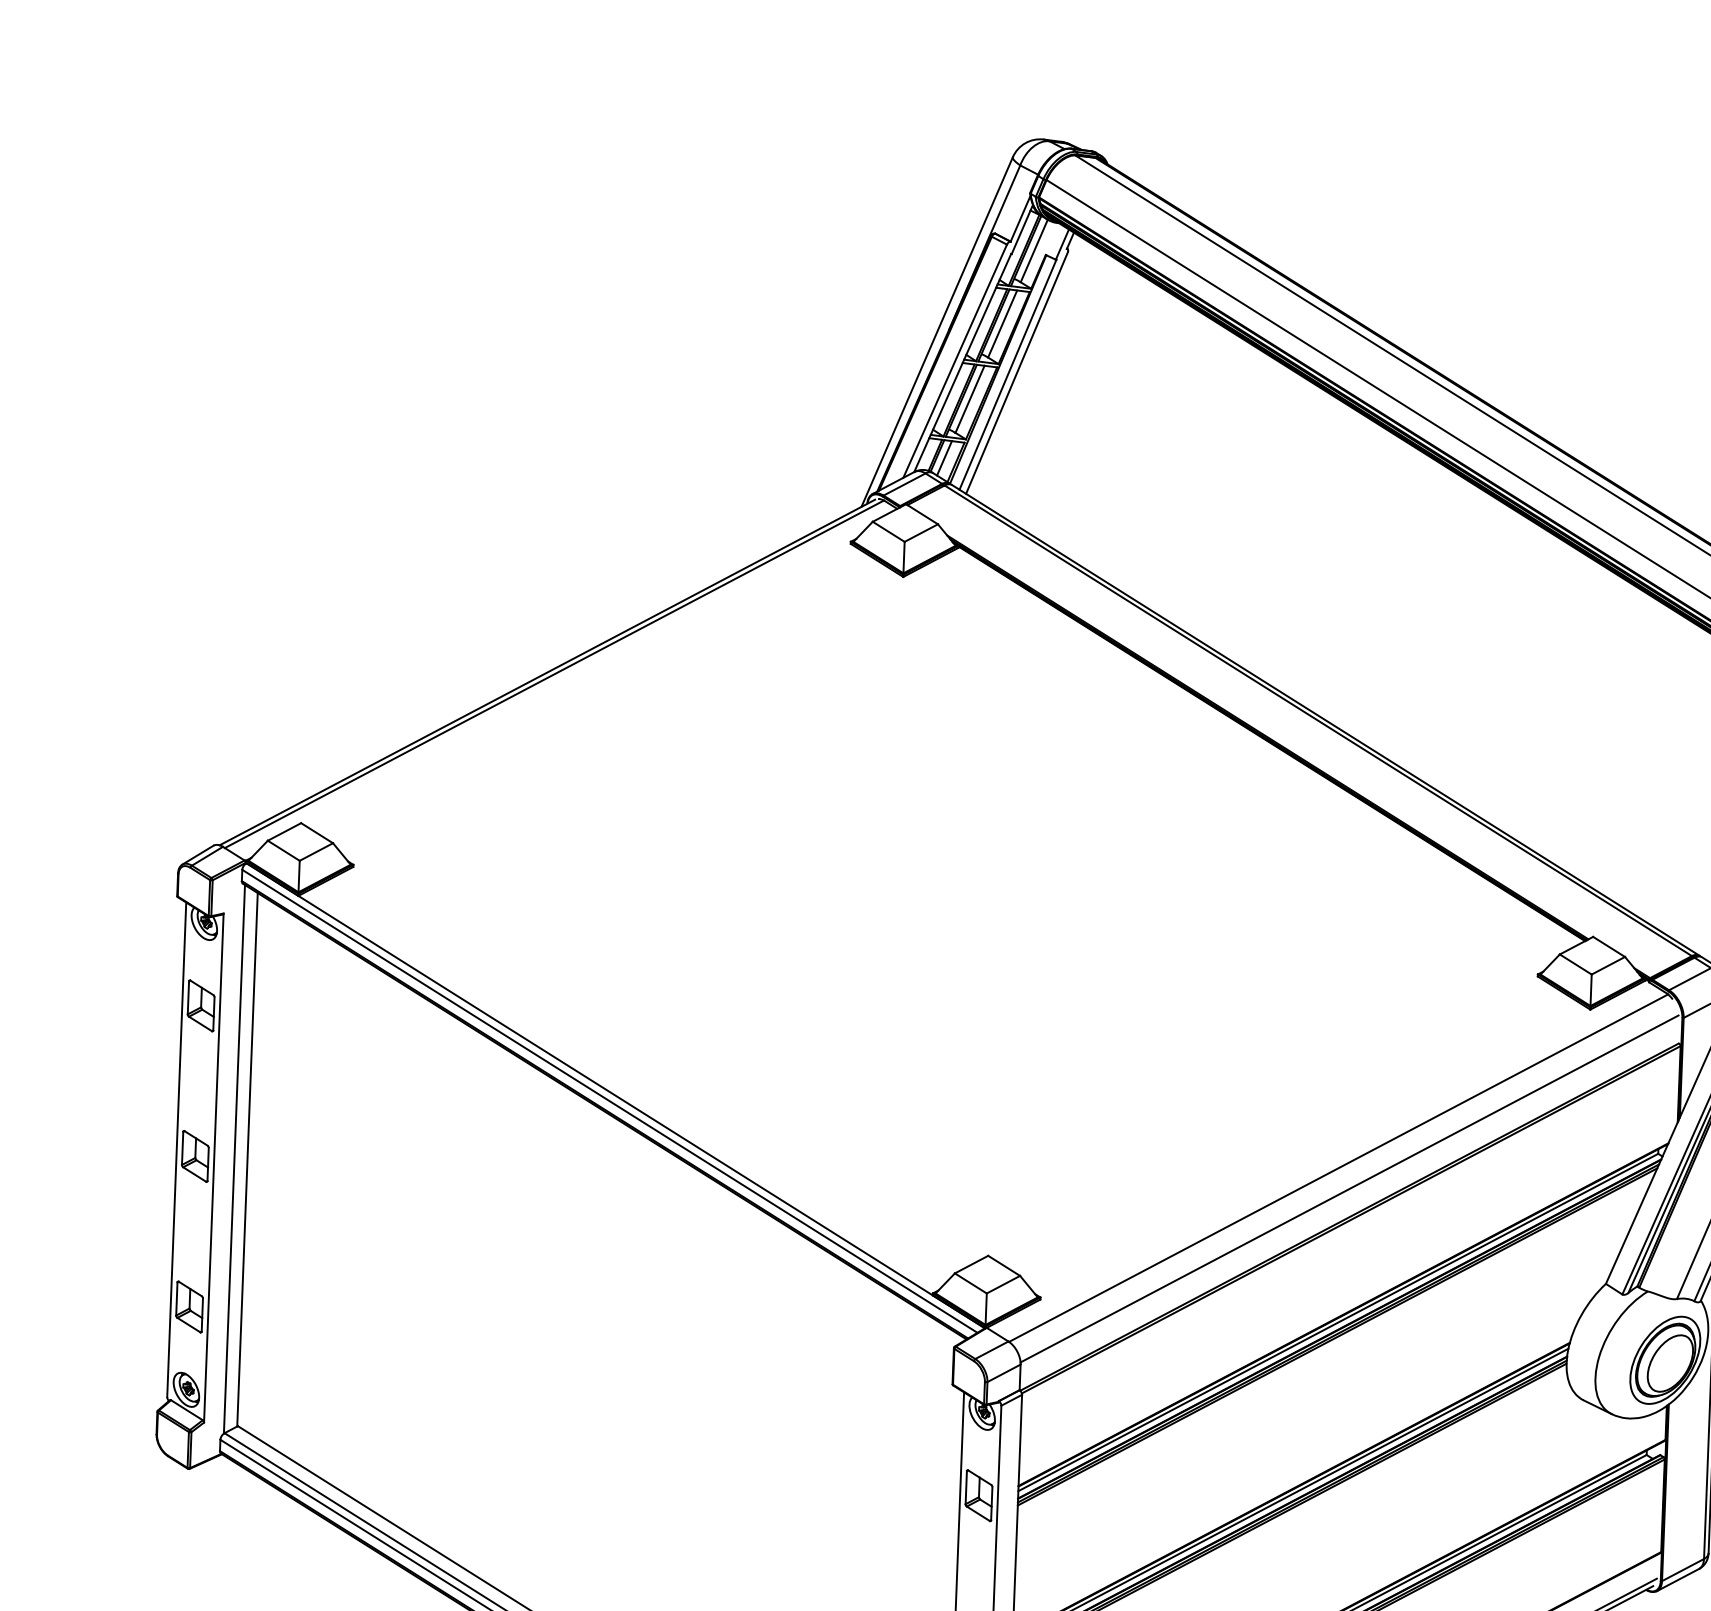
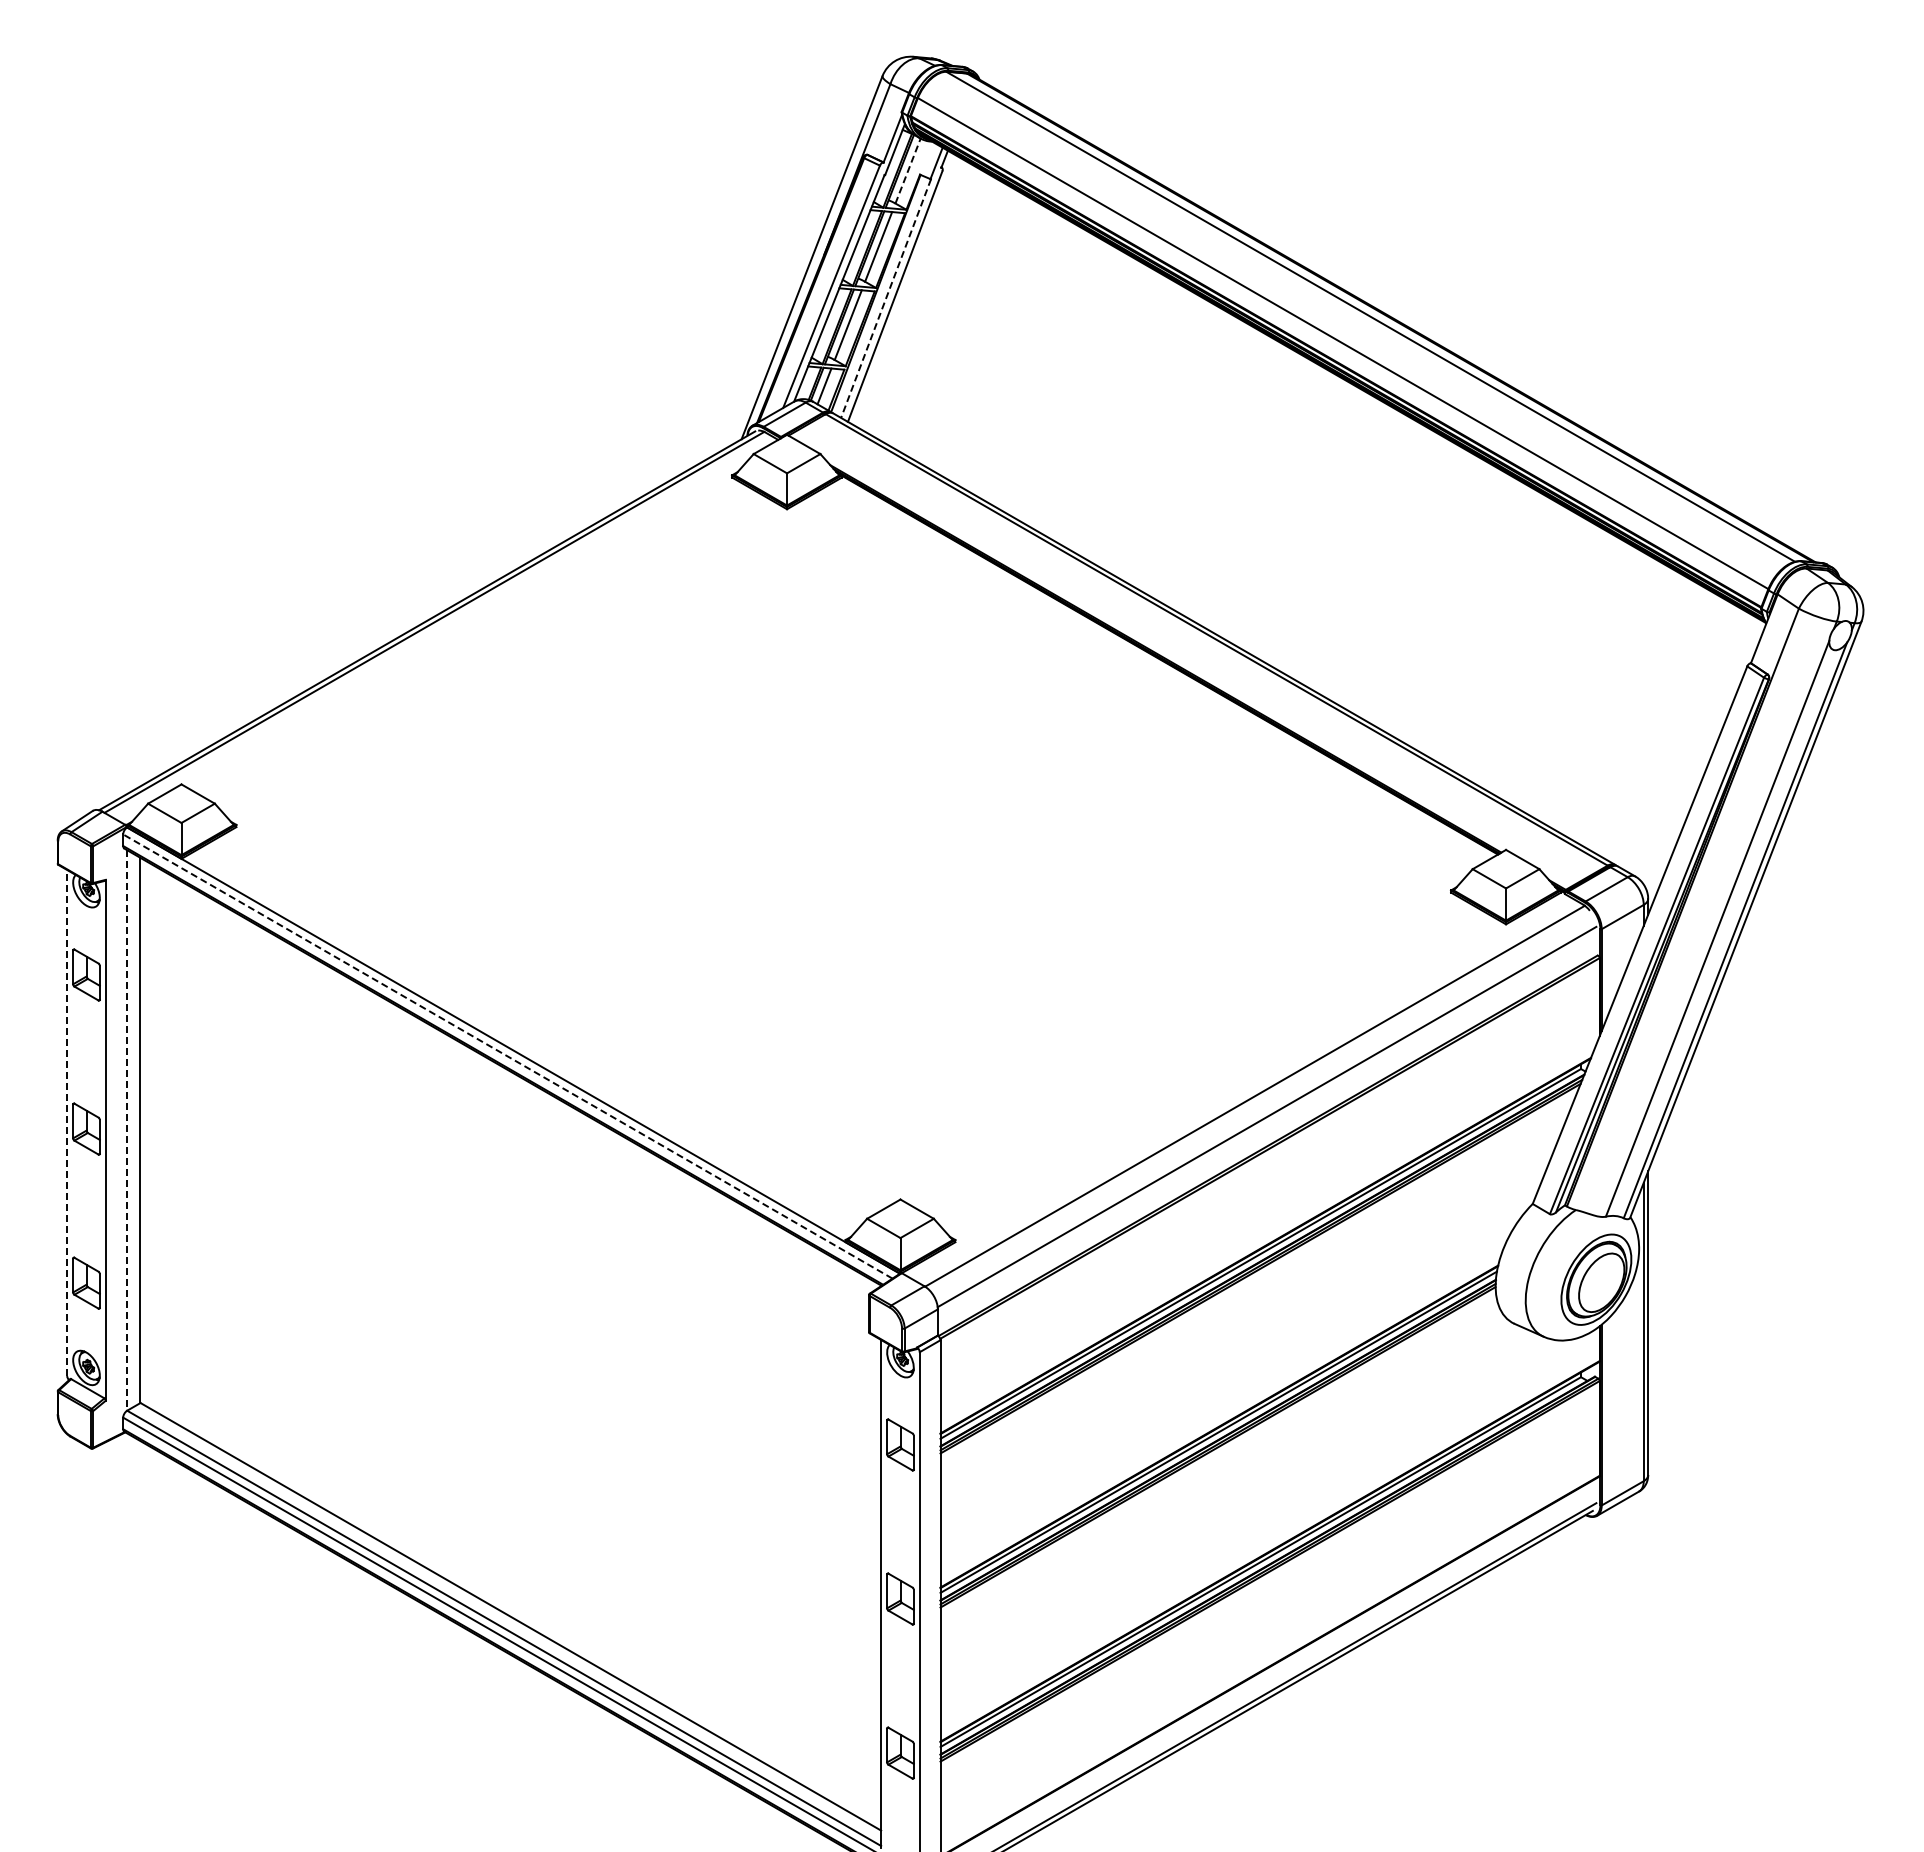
line: (1034, 251) -> (908, 171), solid -> dashed
line: (1008, 374) -> (886, 298), solid -> dashed
line: (609, 1101) -> (507, 1056), solid -> dashed
line: (177, 1149) -> (67, 1122), solid -> dashed
line: (234, 1159) -> (126, 1130), solid -> dashed

